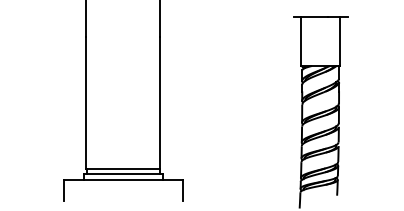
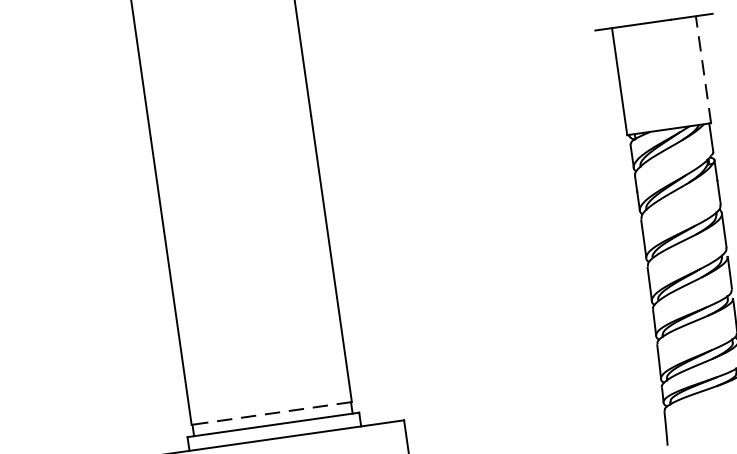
line: (339, 41) -> (702, 70), solid -> dashed
line: (123, 168) -> (272, 413), solid -> dashed

